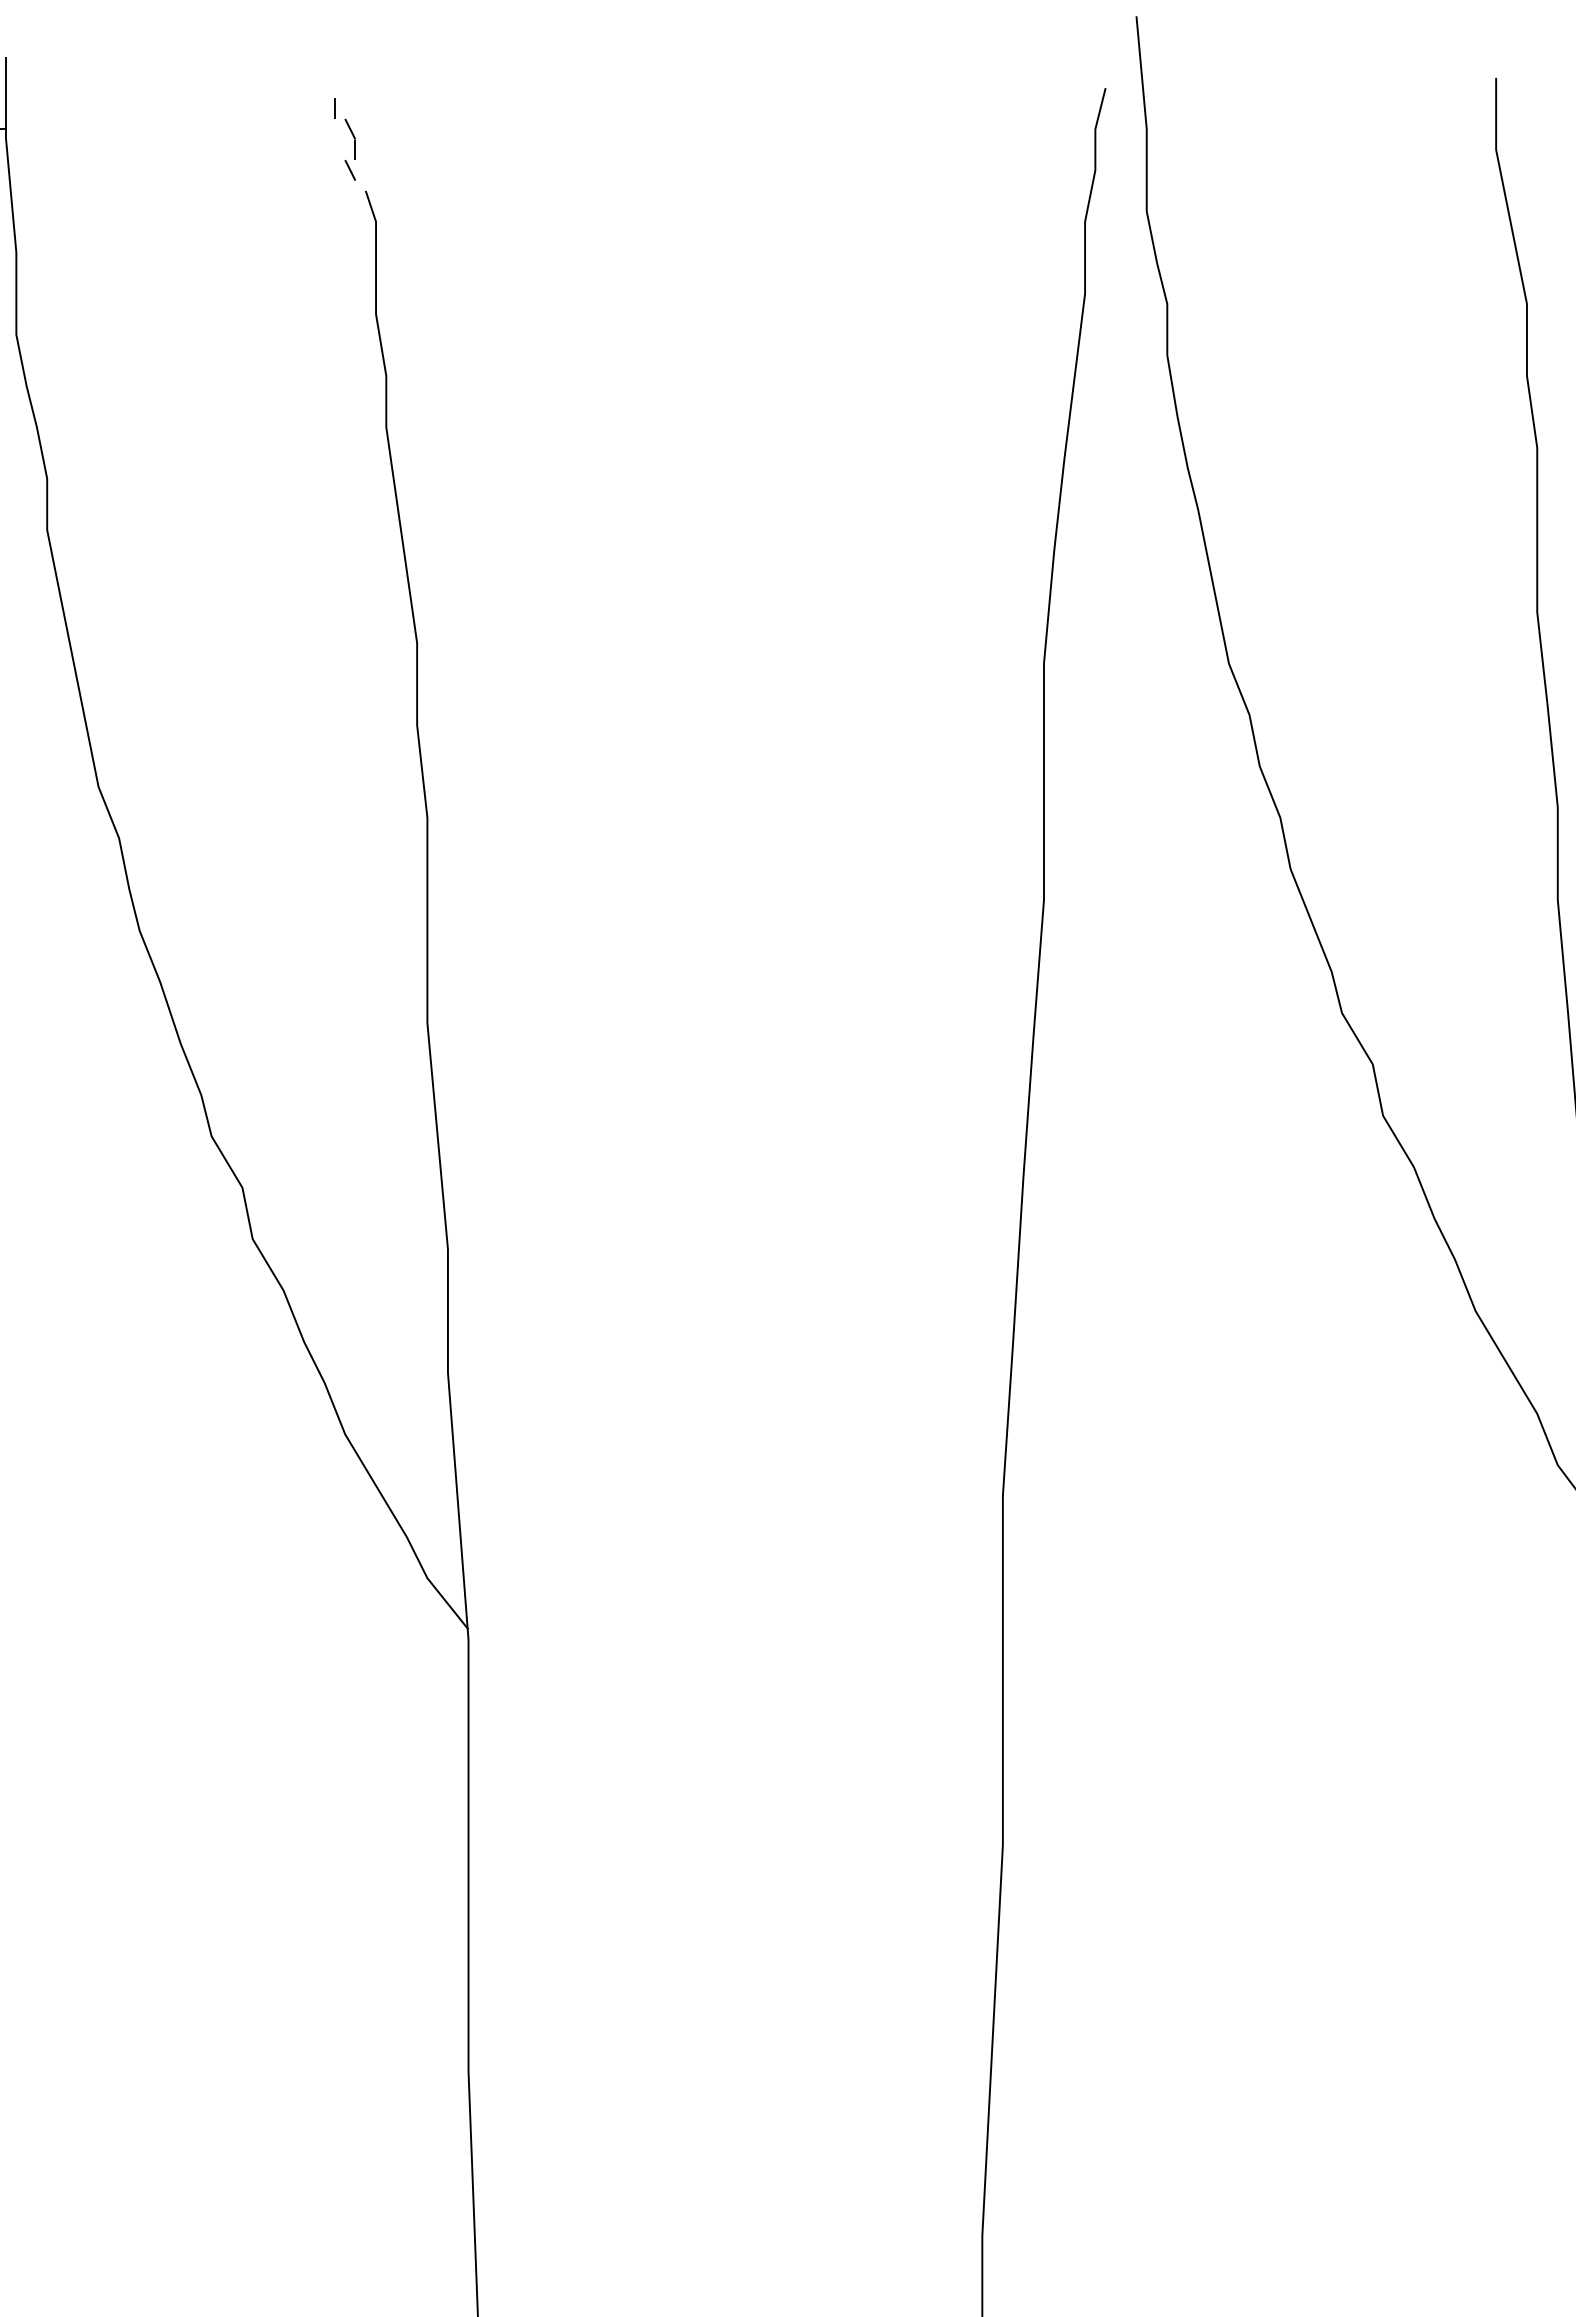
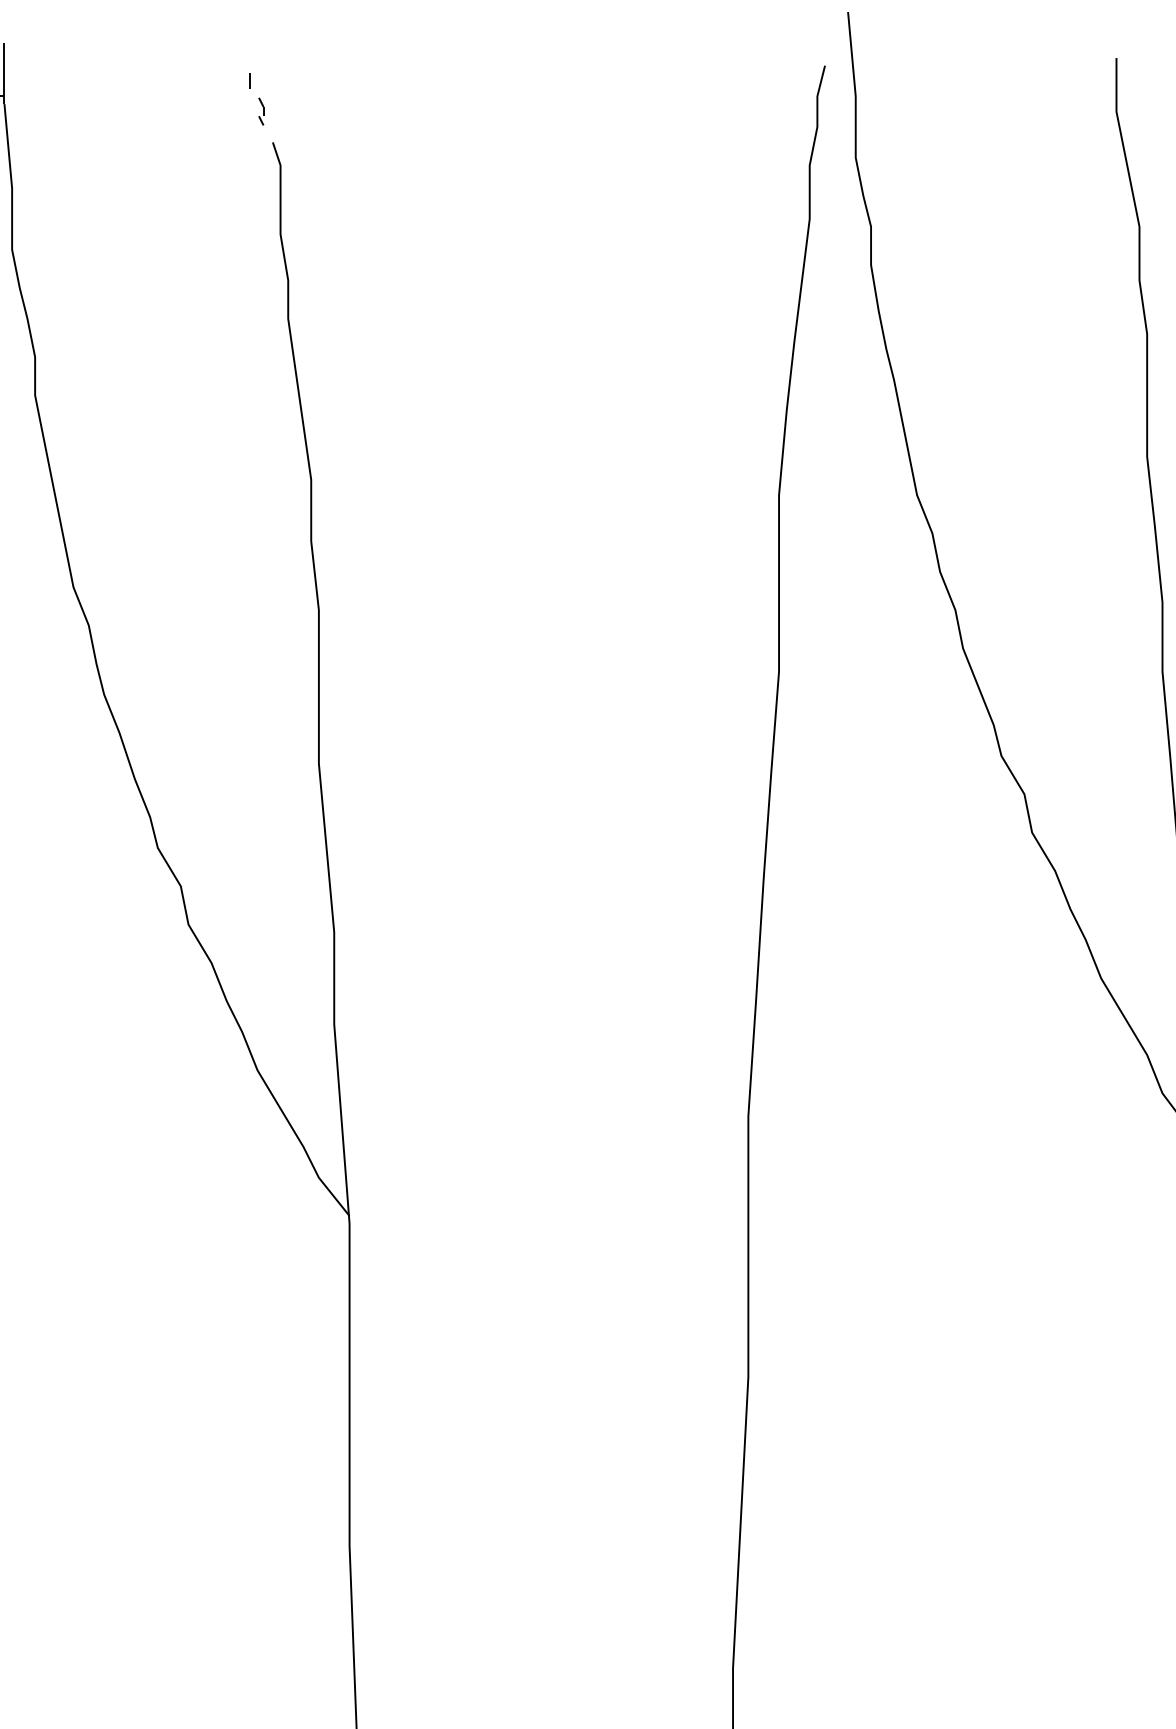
part: (349, 149) -> (260, 111), size x0.6

